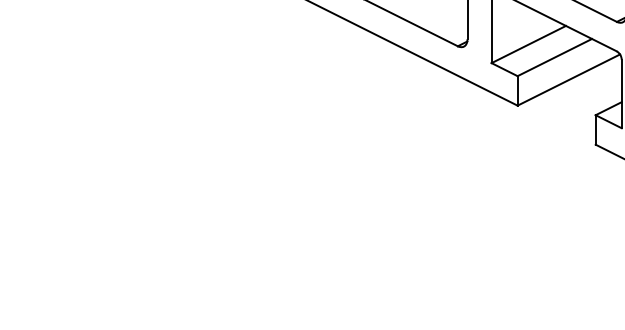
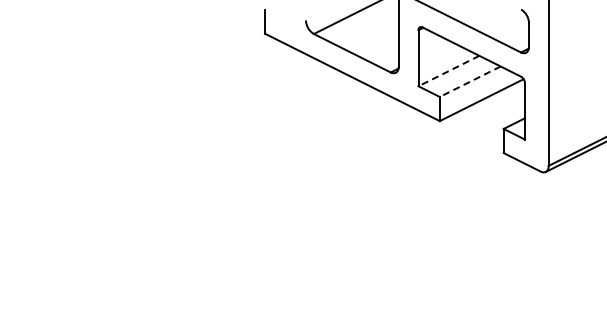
line: (528, 45) -> (448, 71), solid -> dashed
line: (553, 57) -> (469, 81), solid -> dashed

